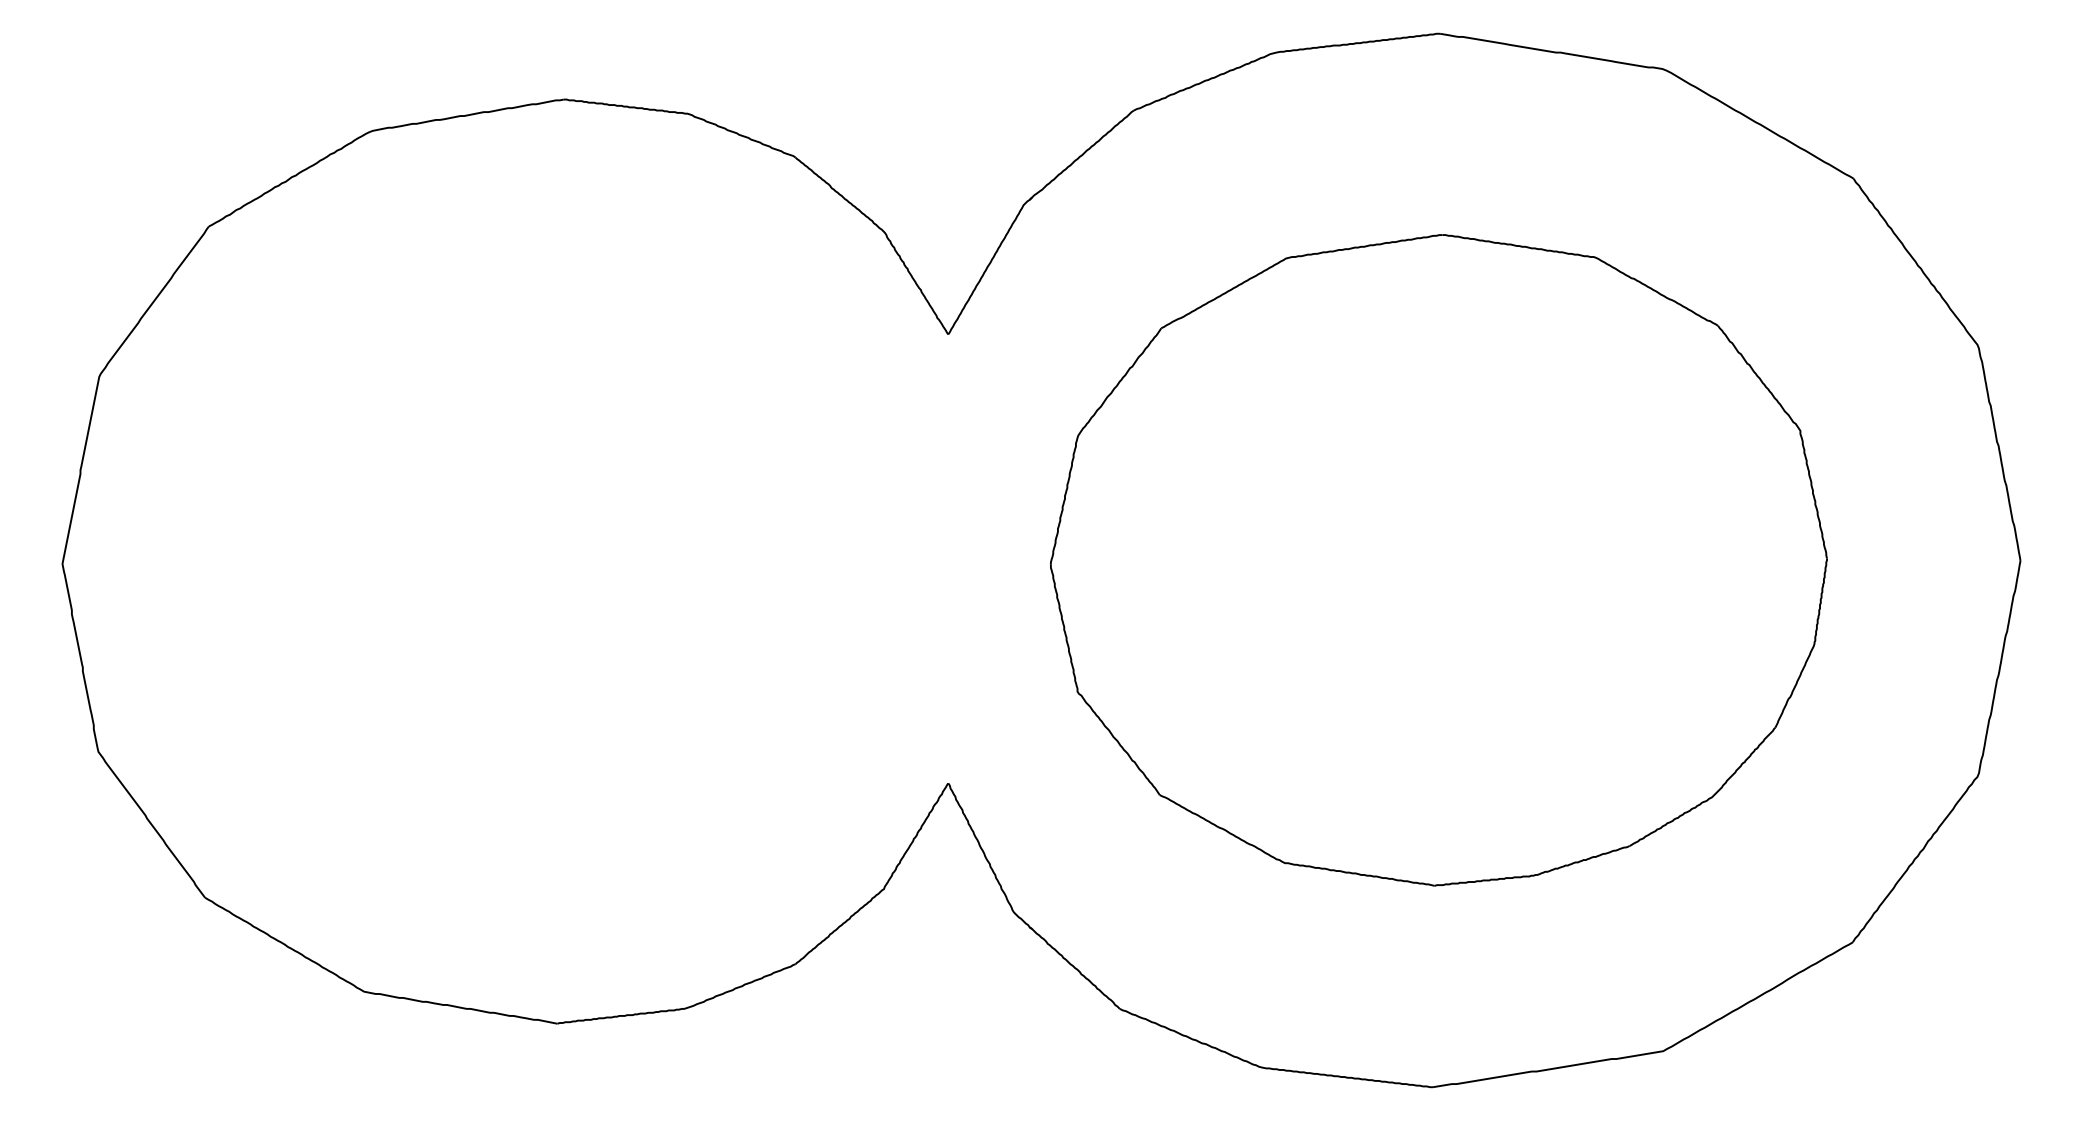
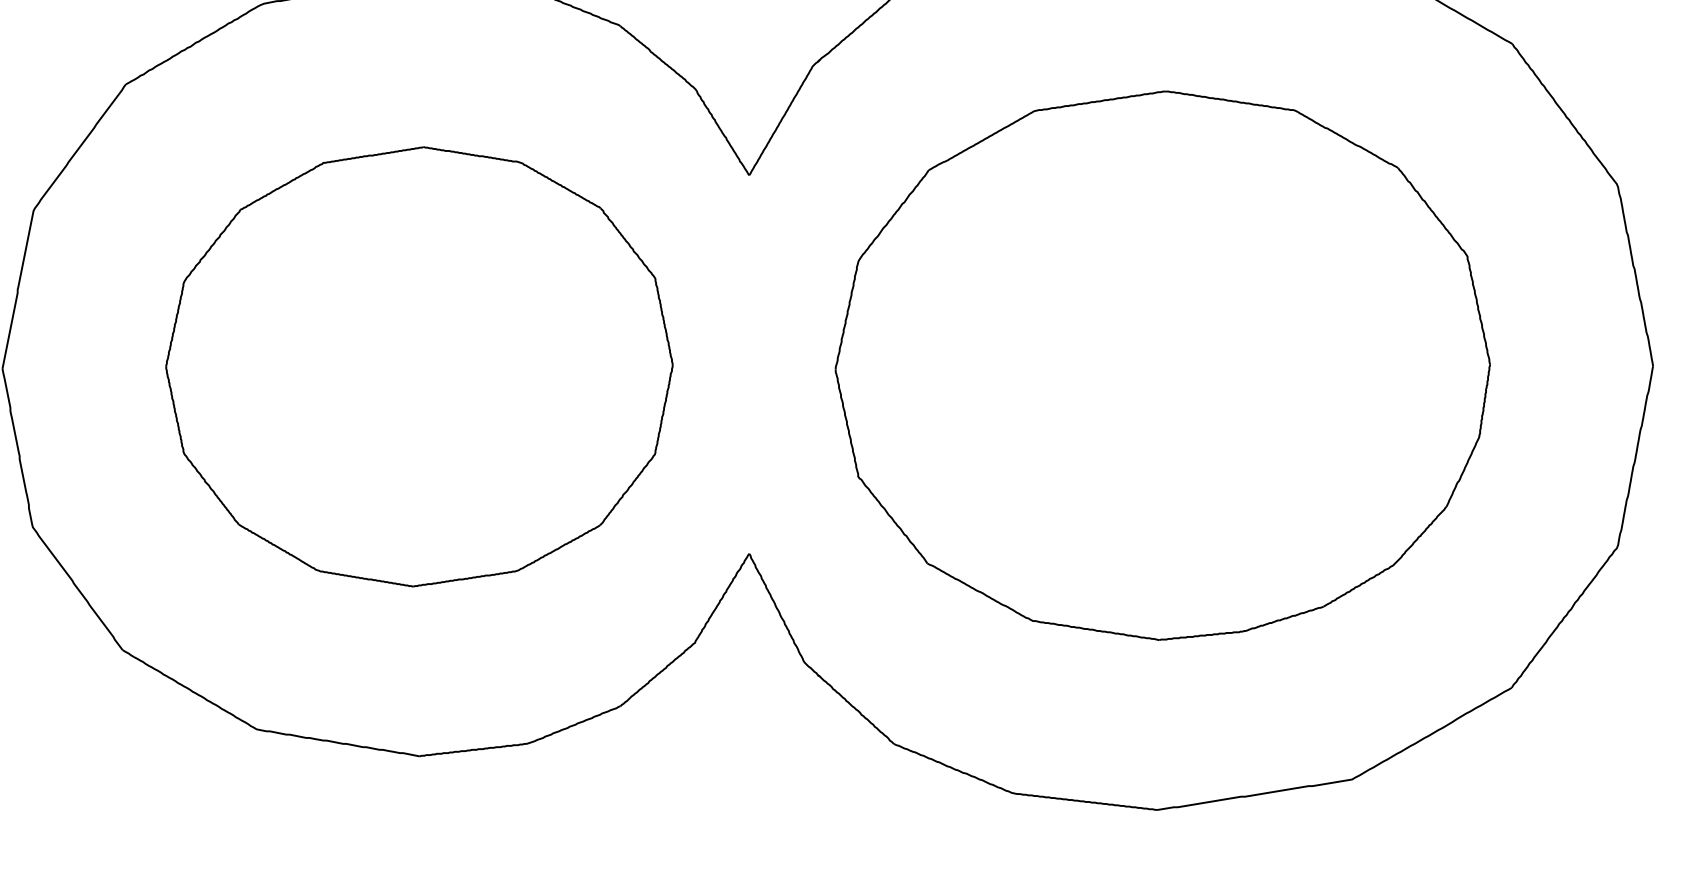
part: (556, 561) -> (418, 366), added

